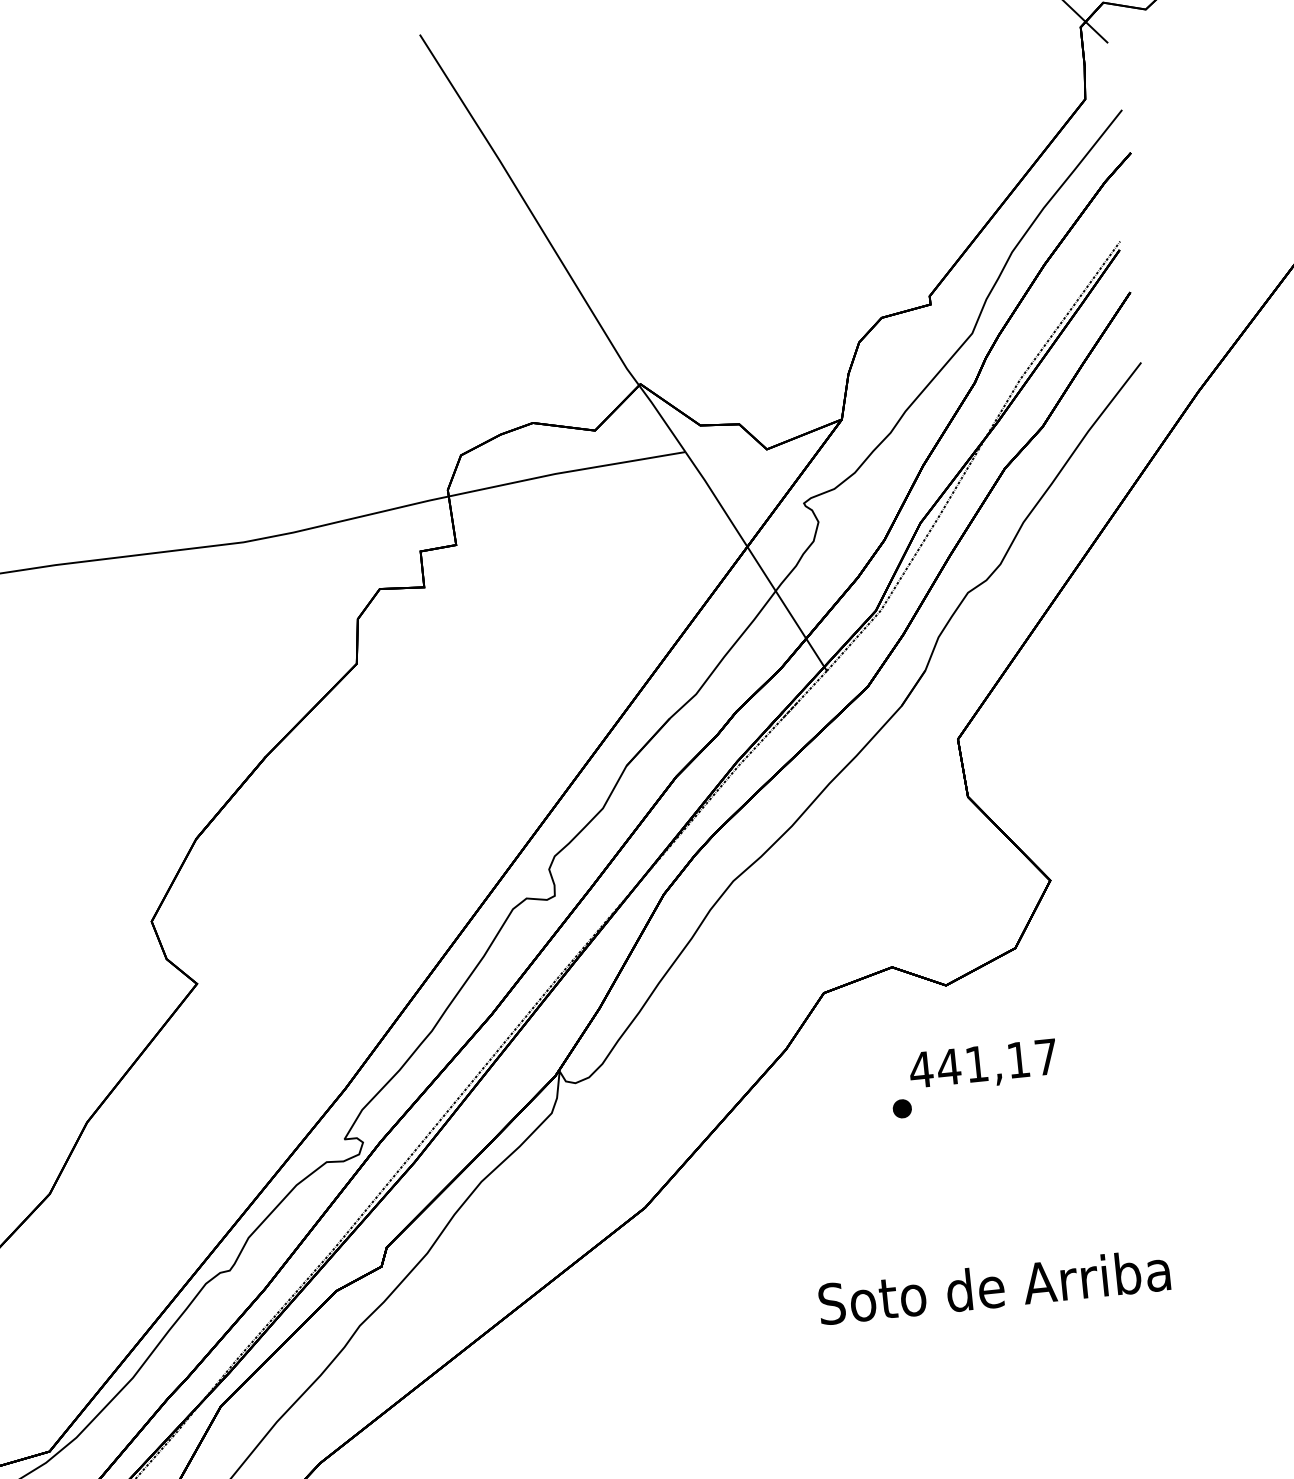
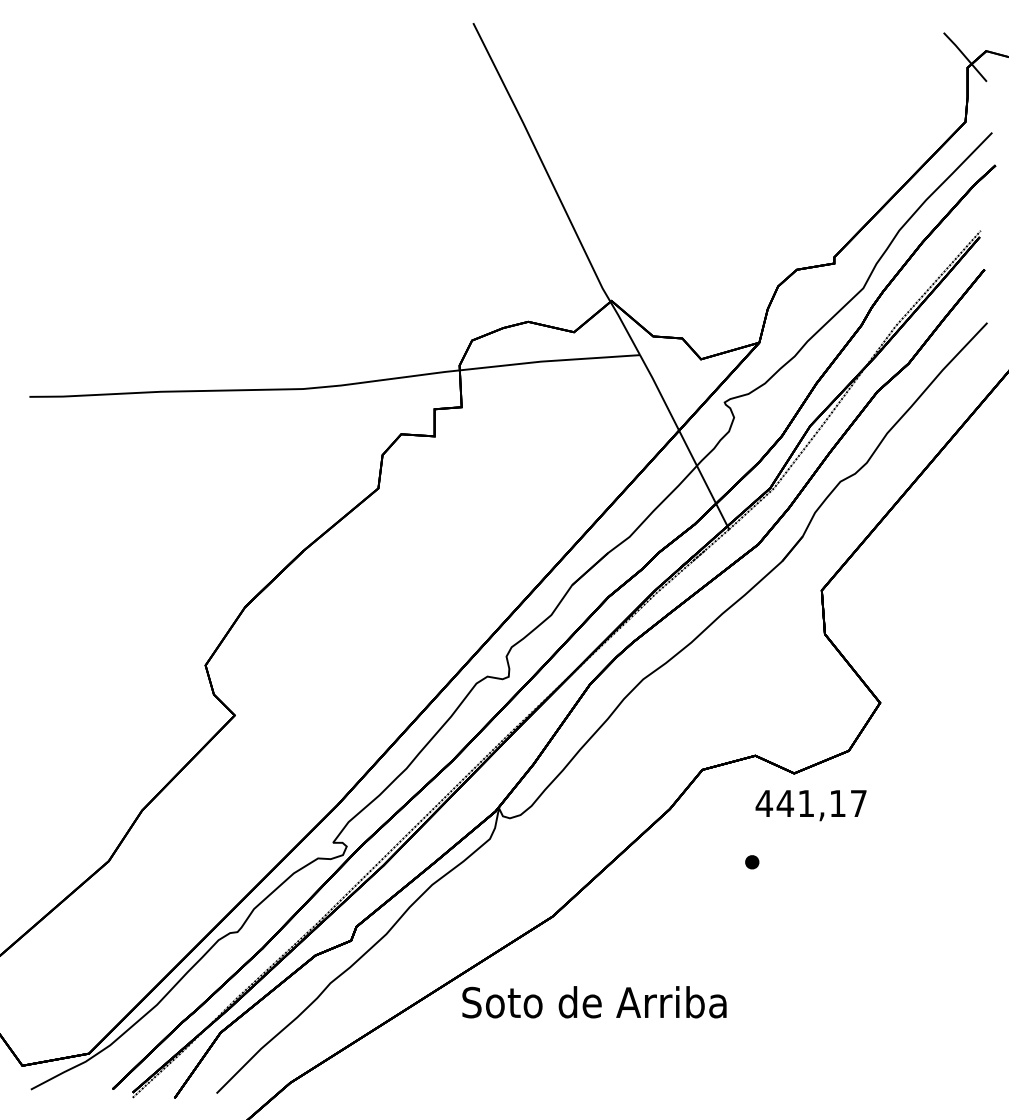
text: (982, 1066) -> (810, 805), moved
text: (994, 1287) -> (594, 1002), moved

